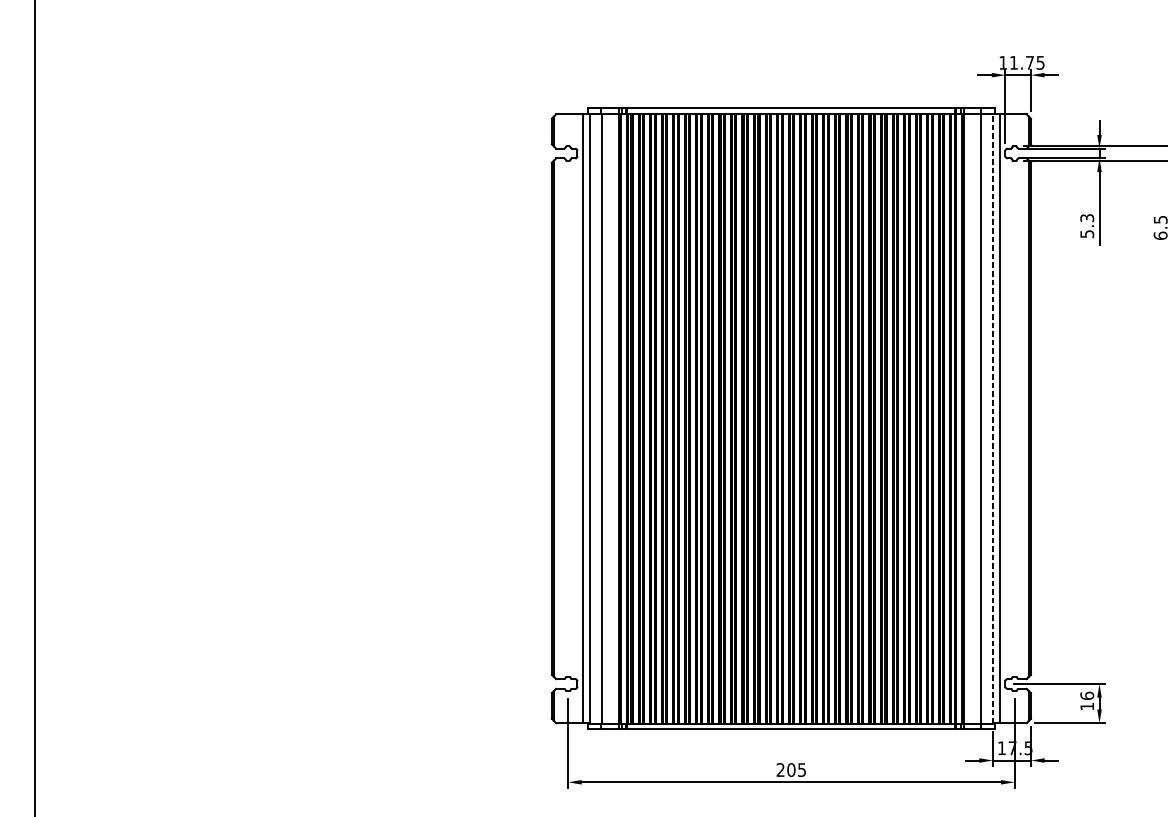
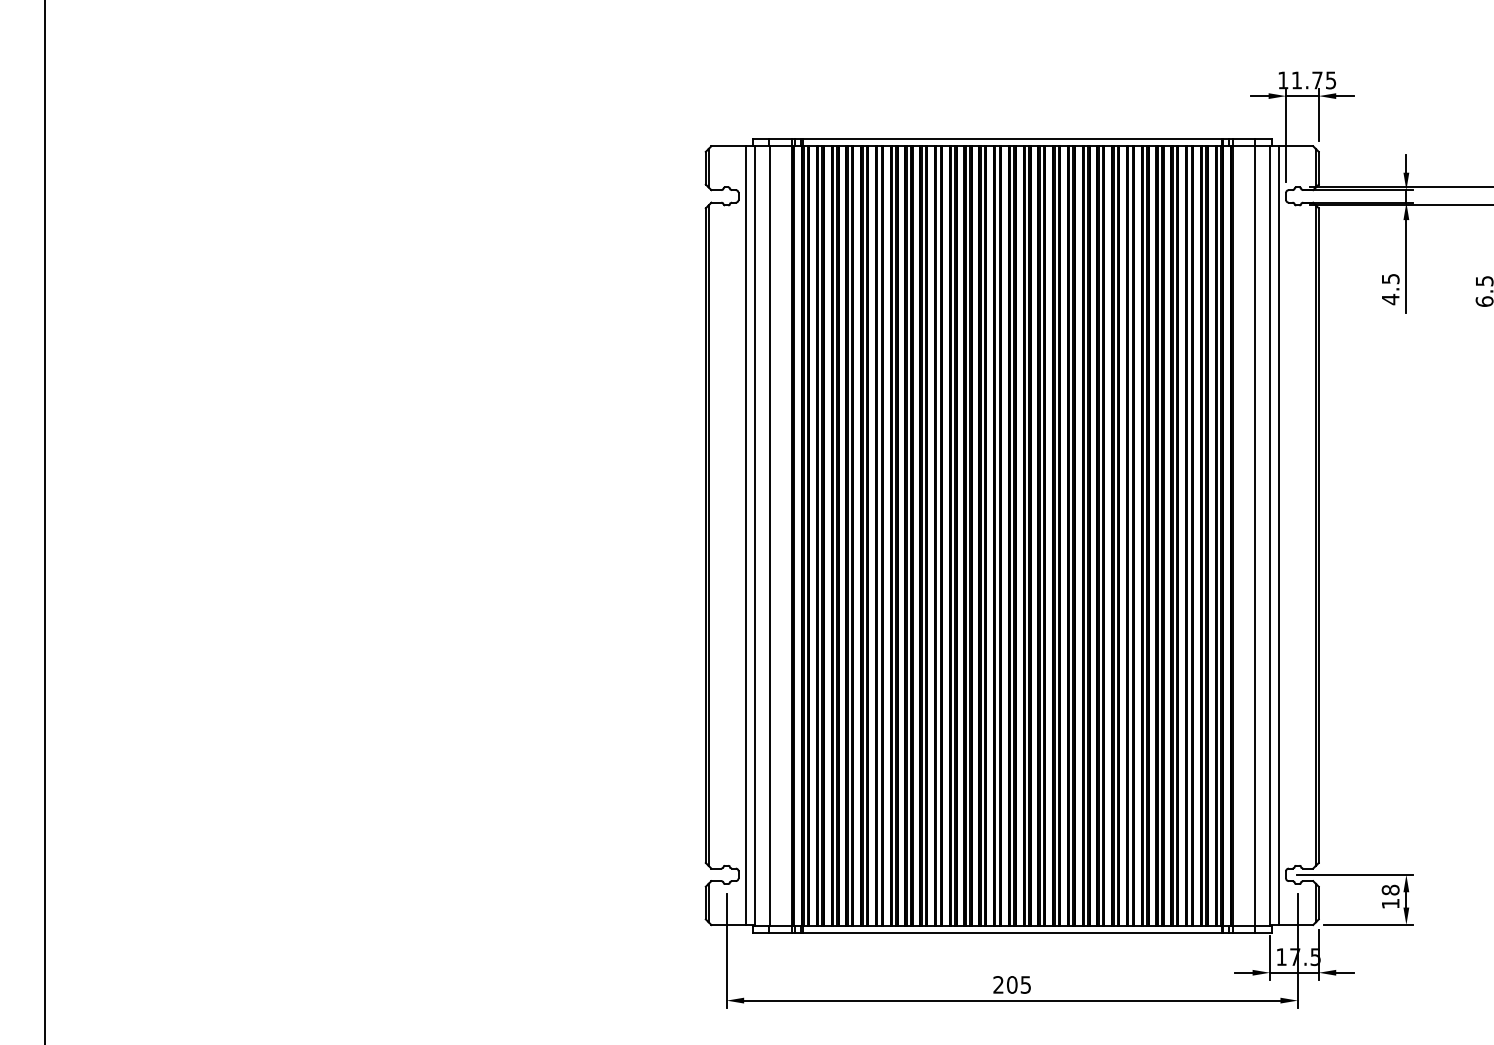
text: (1087, 226) -> (1390, 289), 5.3 -> 4.5
line: (993, 418) -> (1270, 535), dashed -> solid
text: (1087, 695) -> (1390, 889), 16 -> 18

